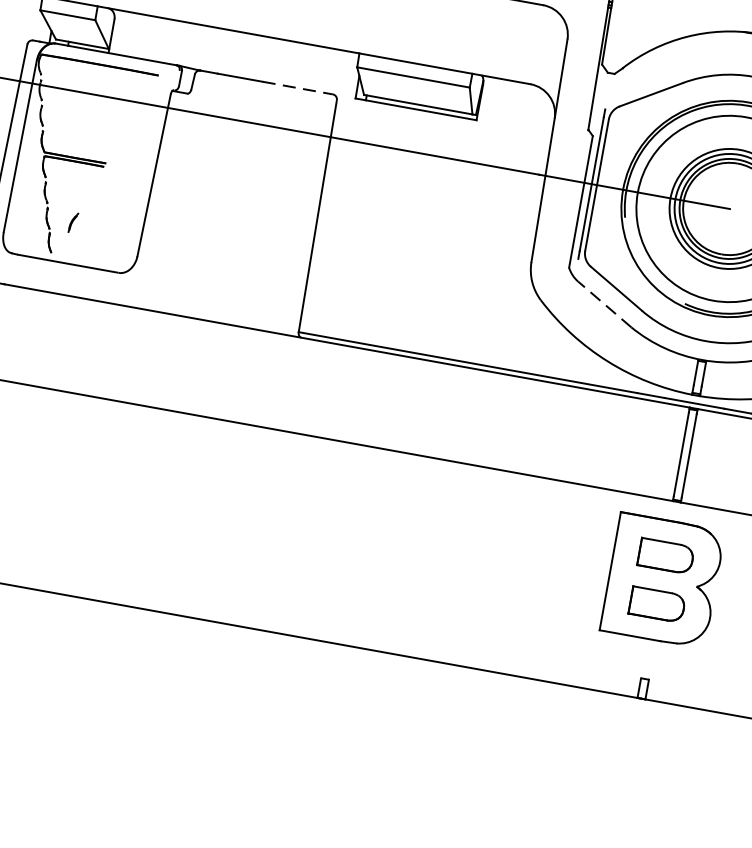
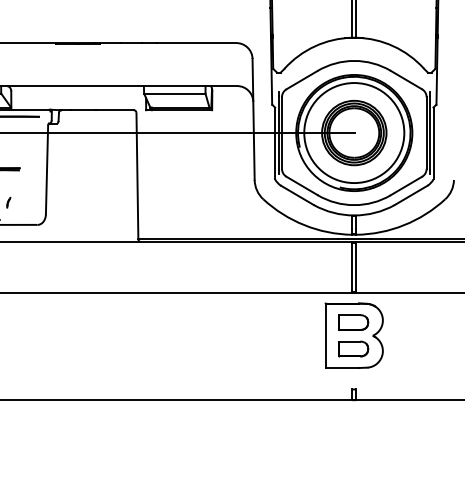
line: (299, 88) -> (115, 110), dashed -> solid
line: (604, 304) -> (297, 195), dashed -> solid

